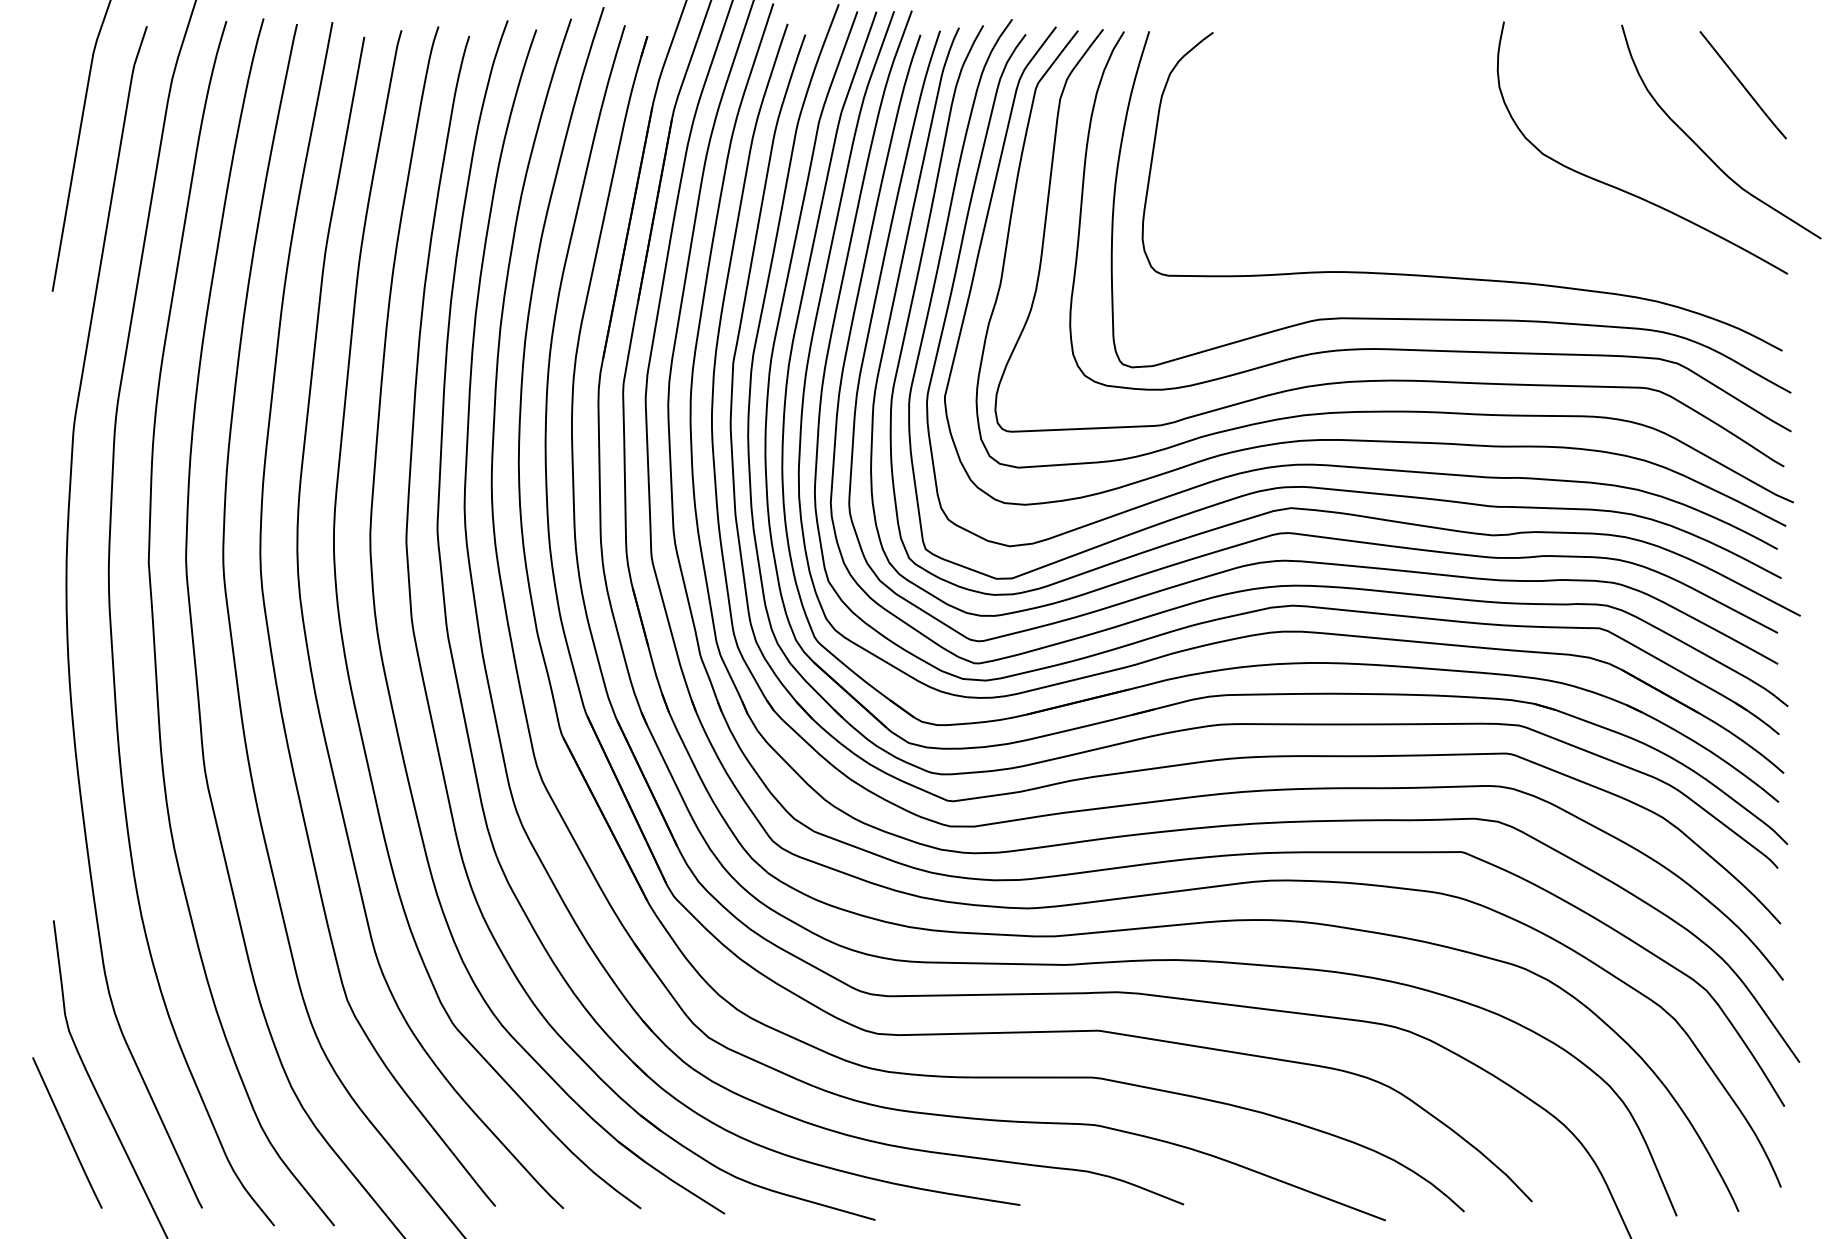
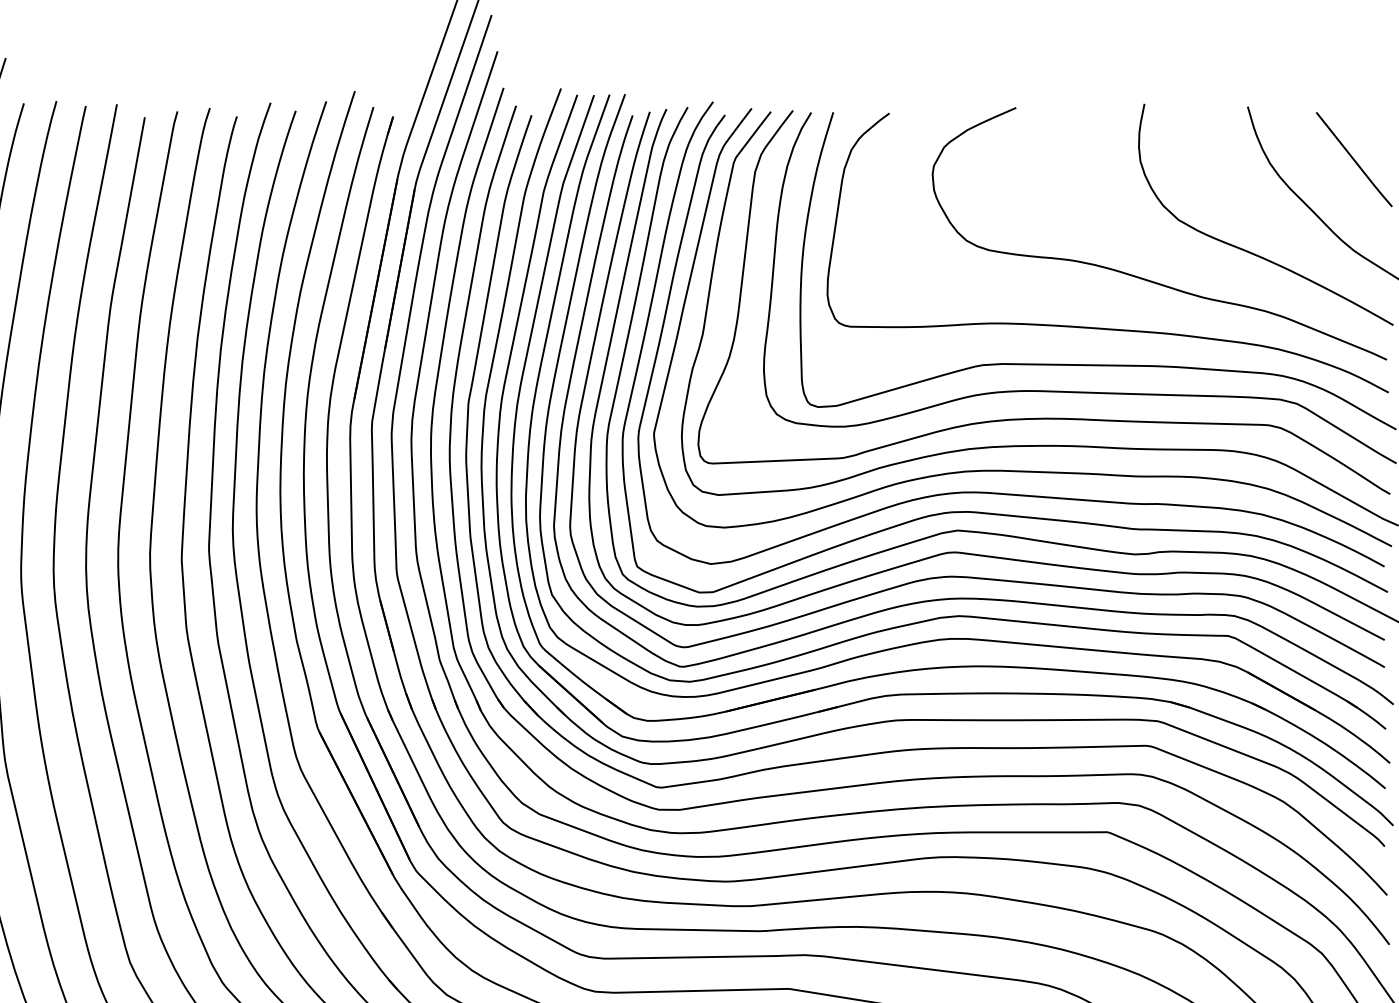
curve: (1503, 220) -> (1144, 278), added

